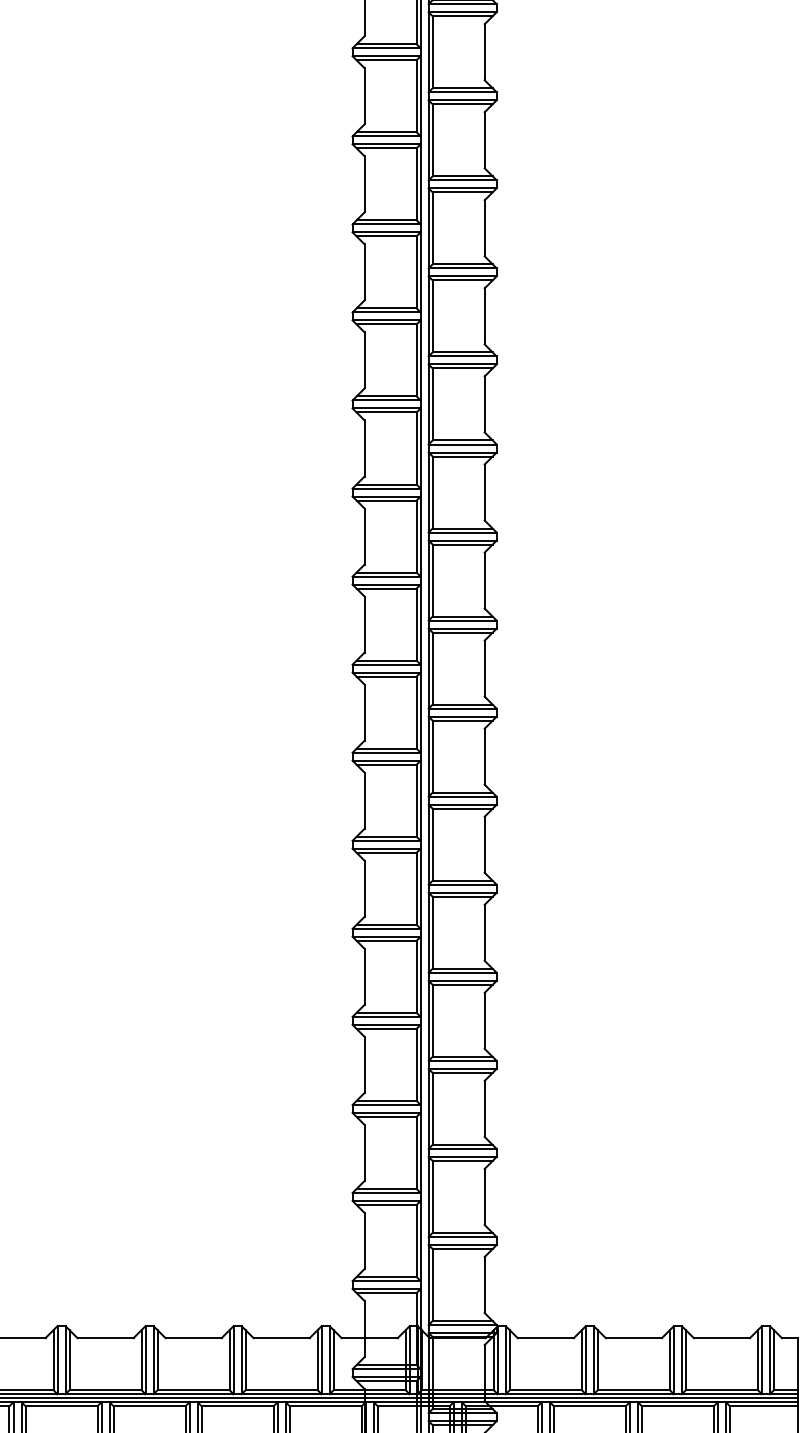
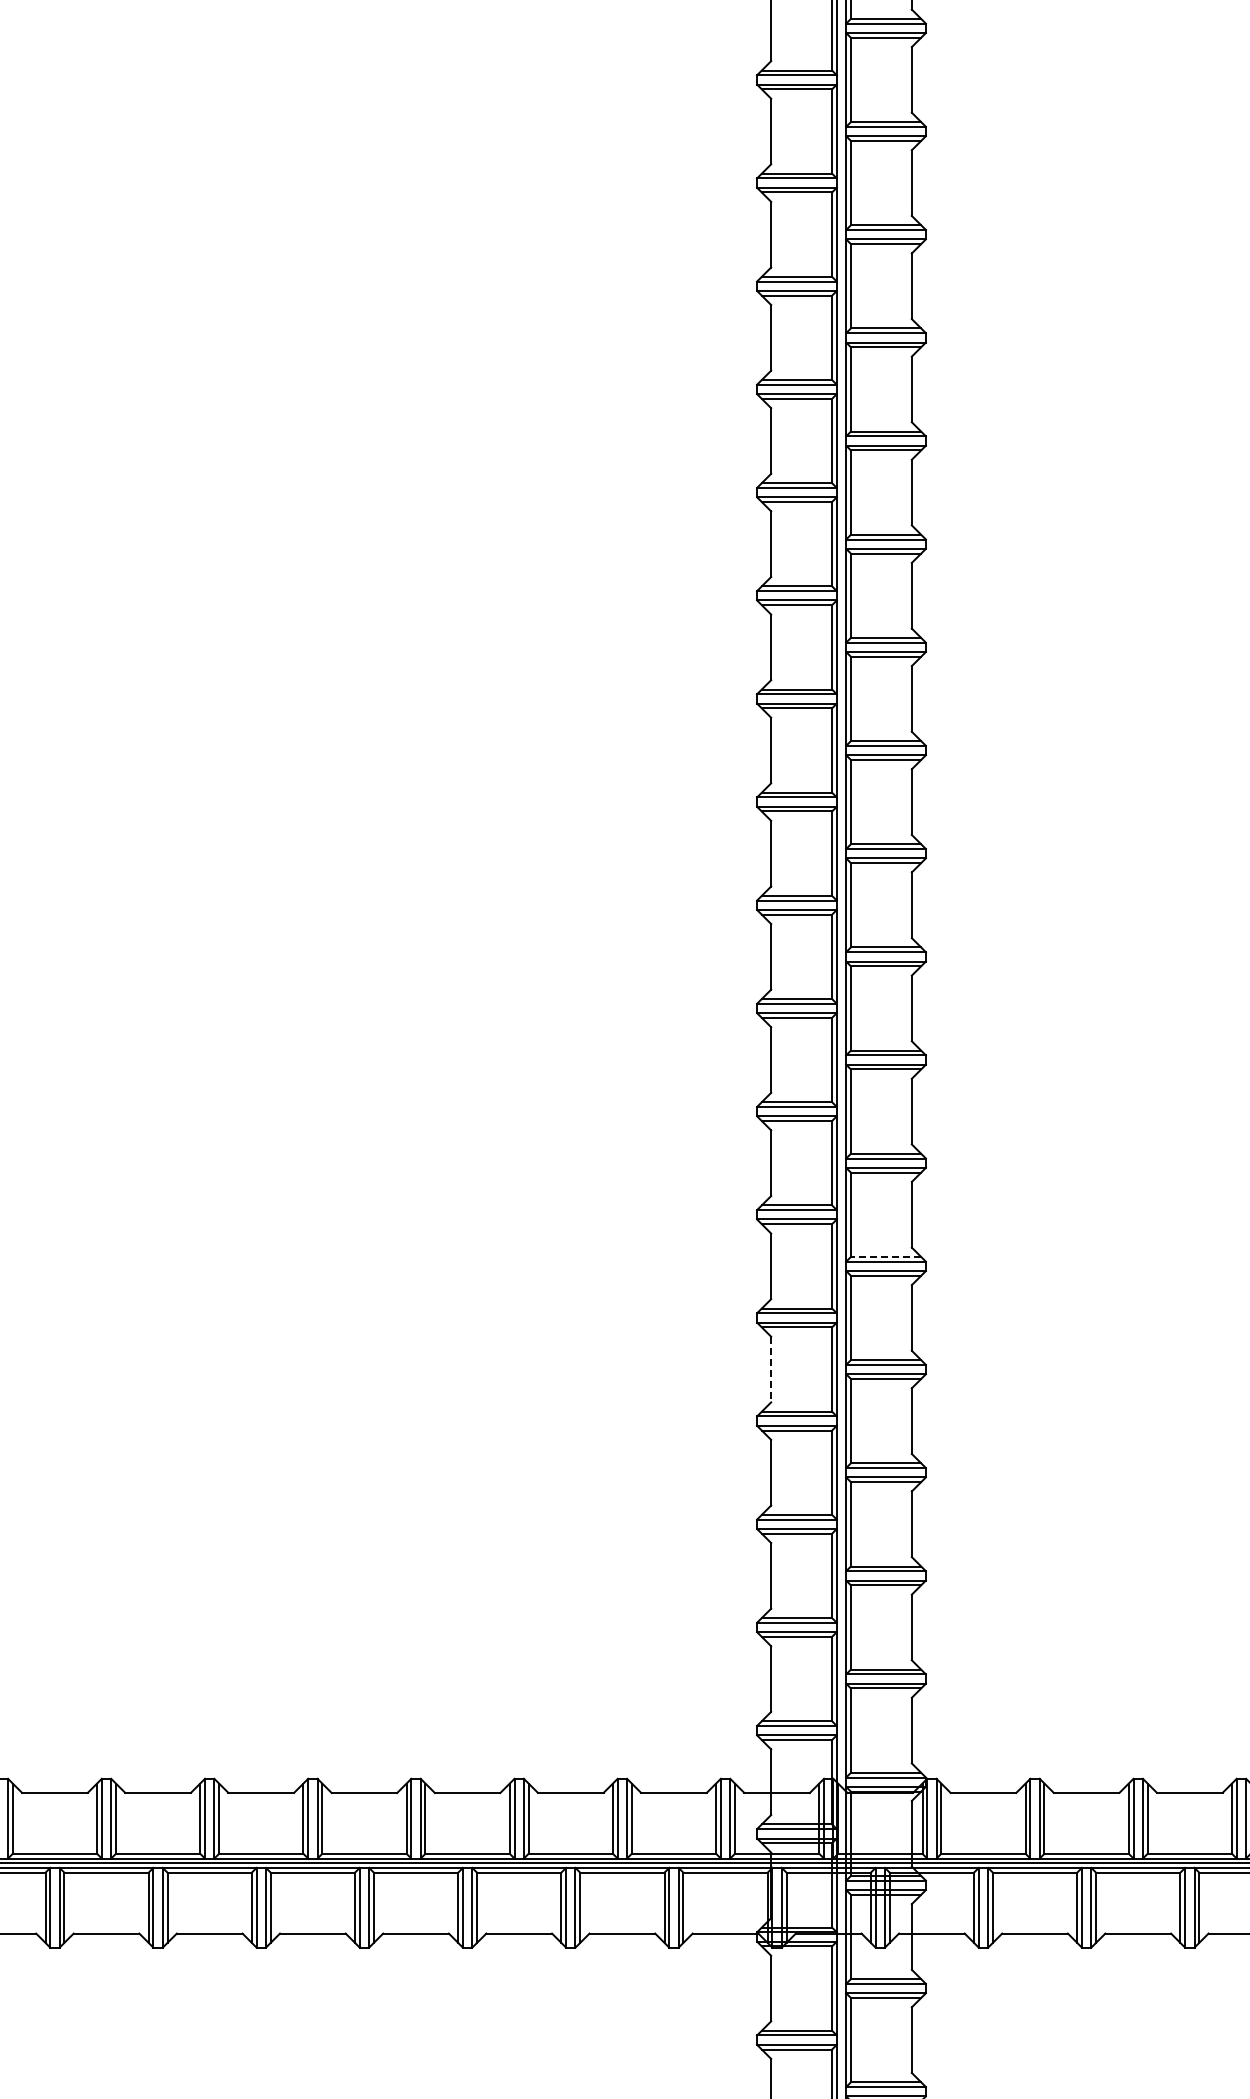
line: (462, 881) -> (885, 1257), solid -> dashed
line: (364, 976) -> (771, 1369), solid -> dashed

